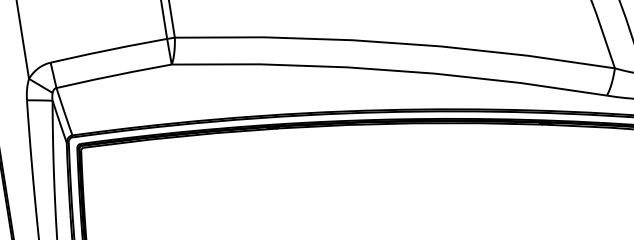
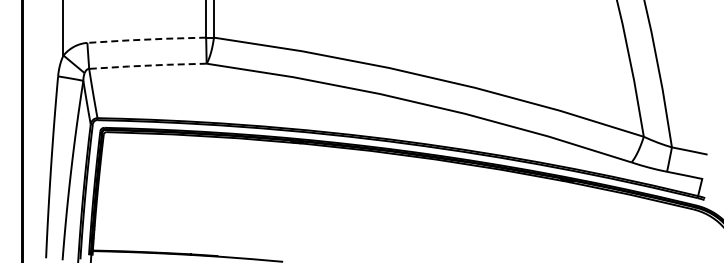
line: (108, 50) -> (146, 39), solid -> dashed
line: (113, 75) -> (147, 65), solid -> dashed

